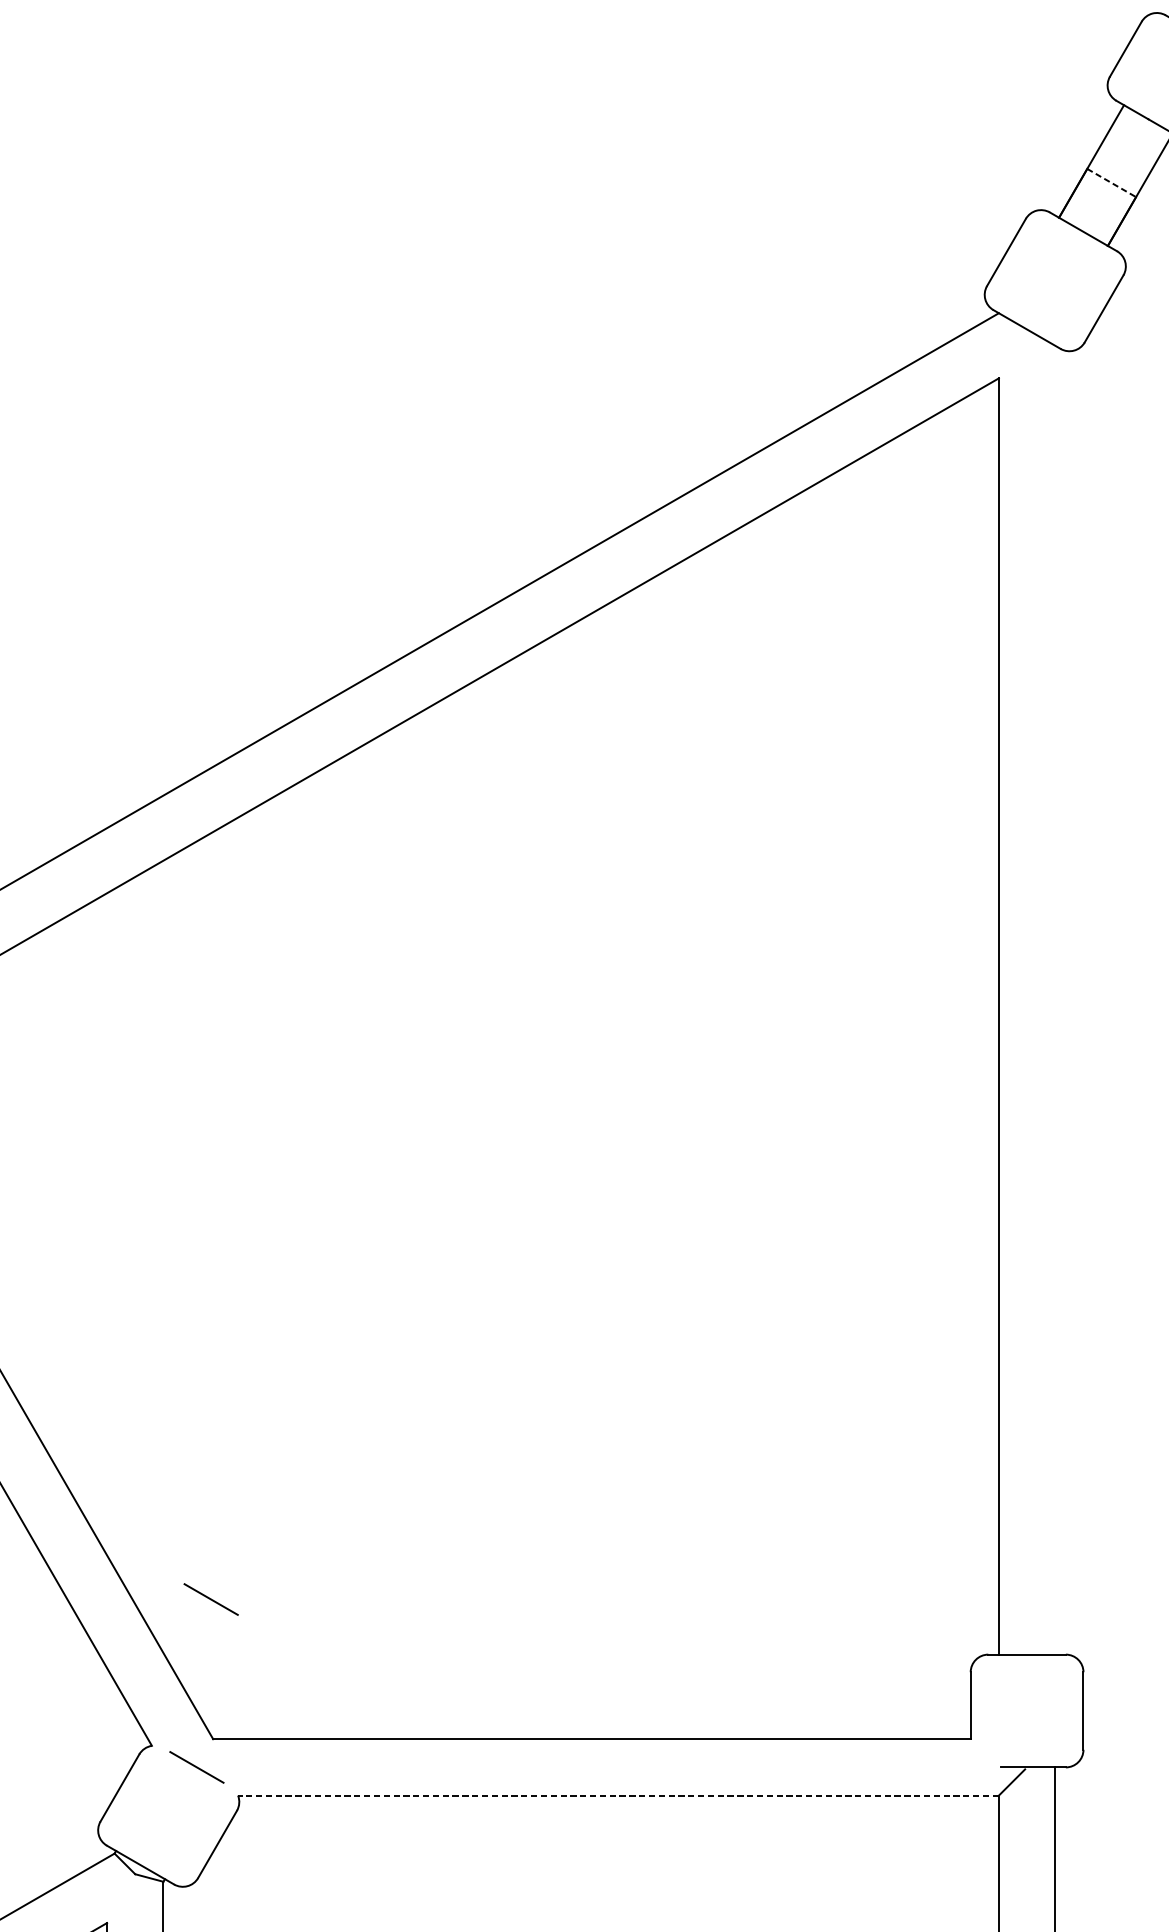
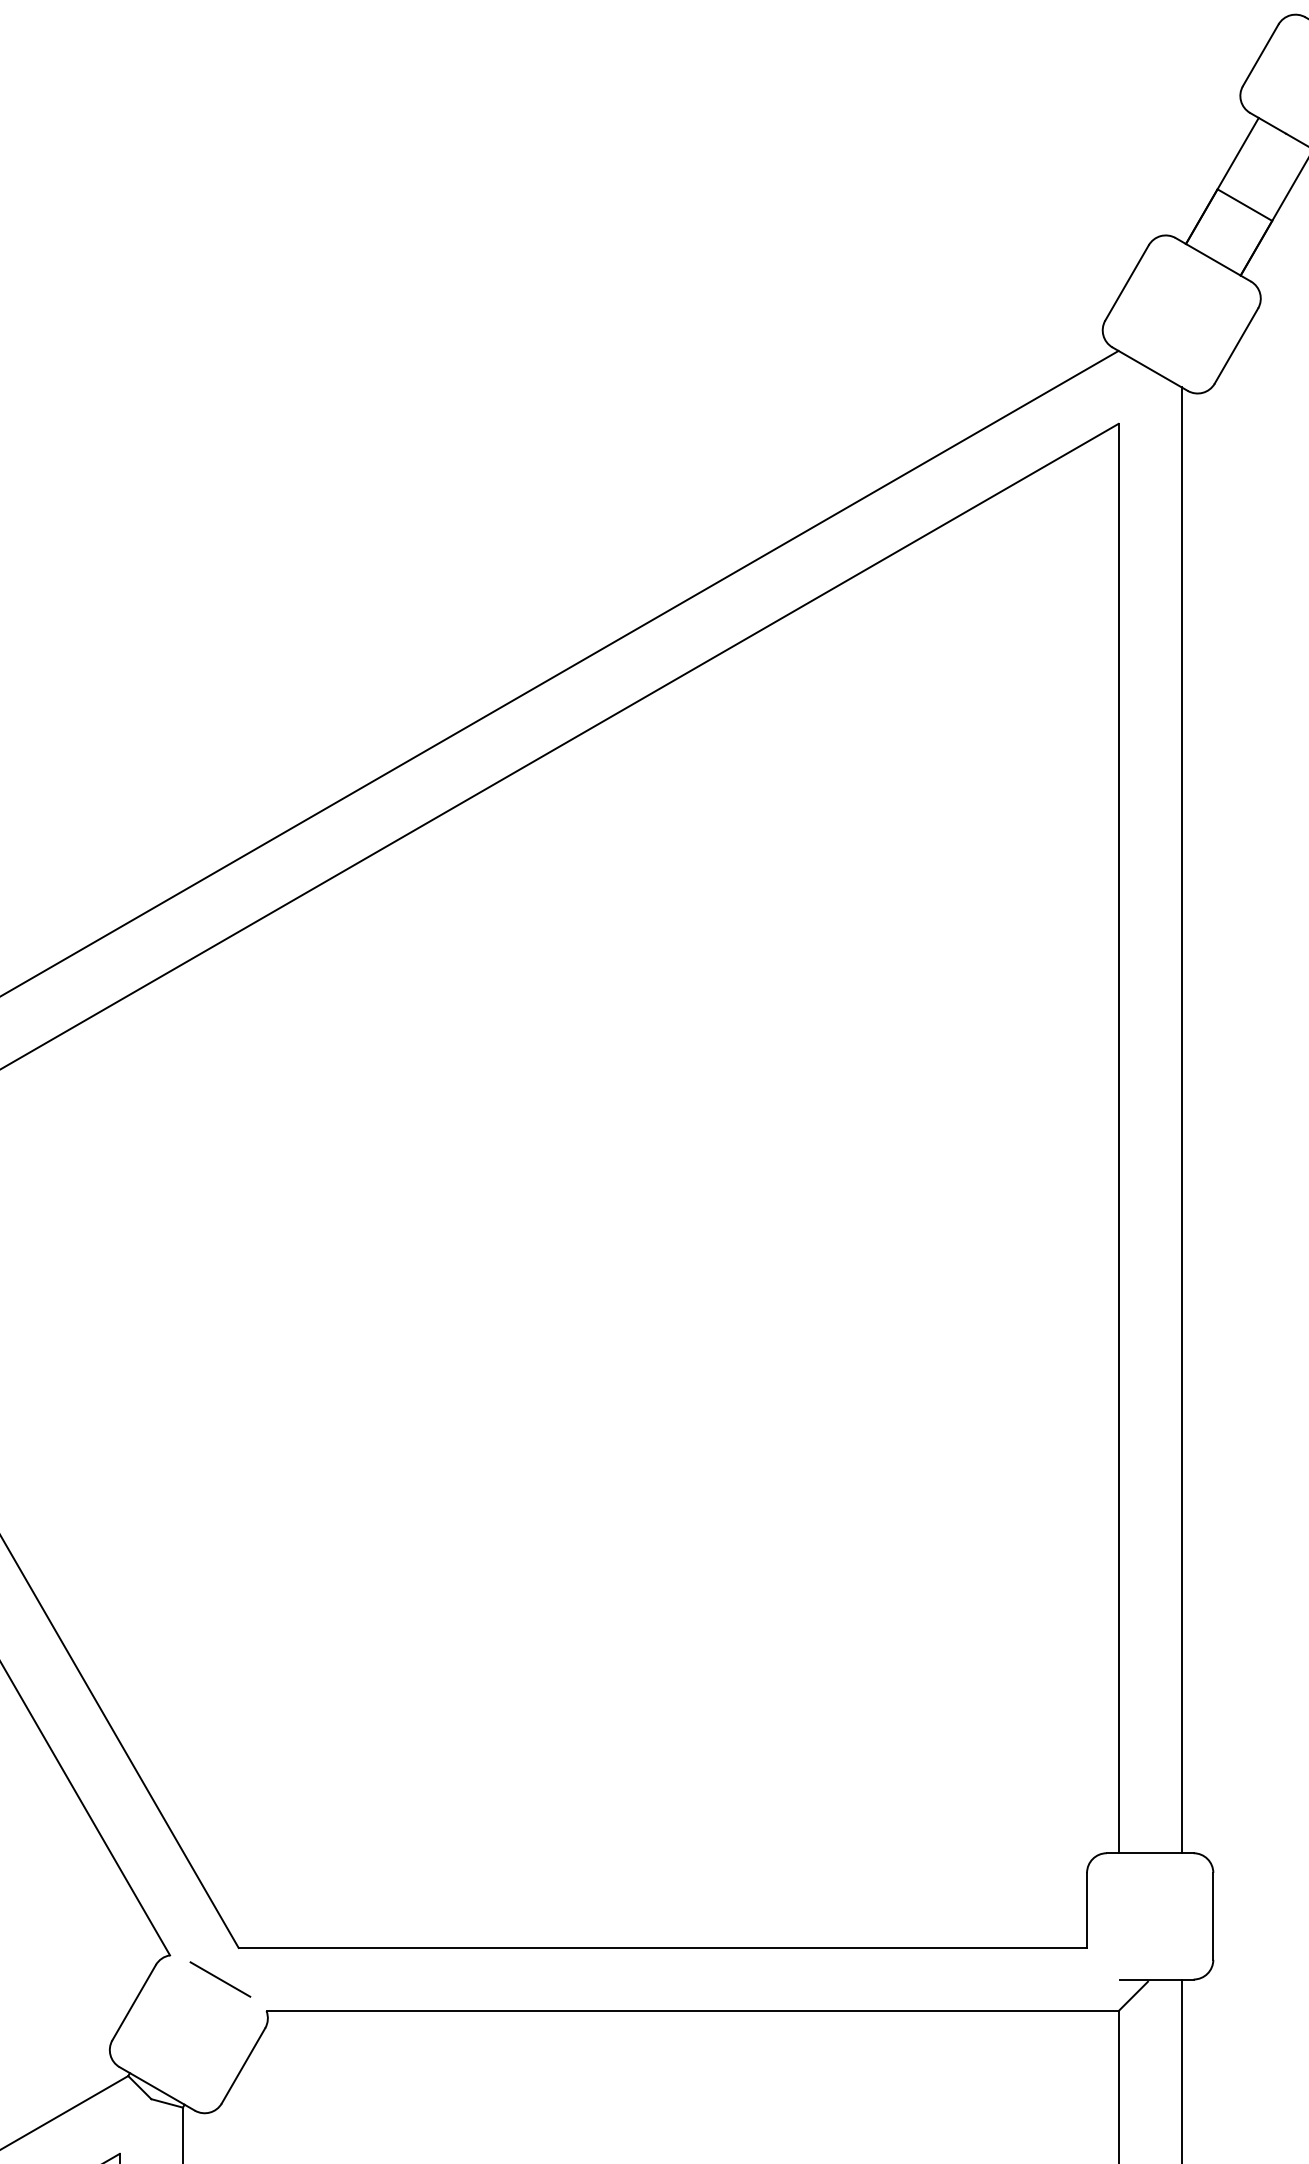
line: (1111, 183) -> (1244, 205), dashed -> solid
line: (1055, 1000) -> (1181, 1120), added
line: (211, 1599) -> (236, 1791), removed
line: (618, 1795) -> (692, 2011), dashed -> solid

